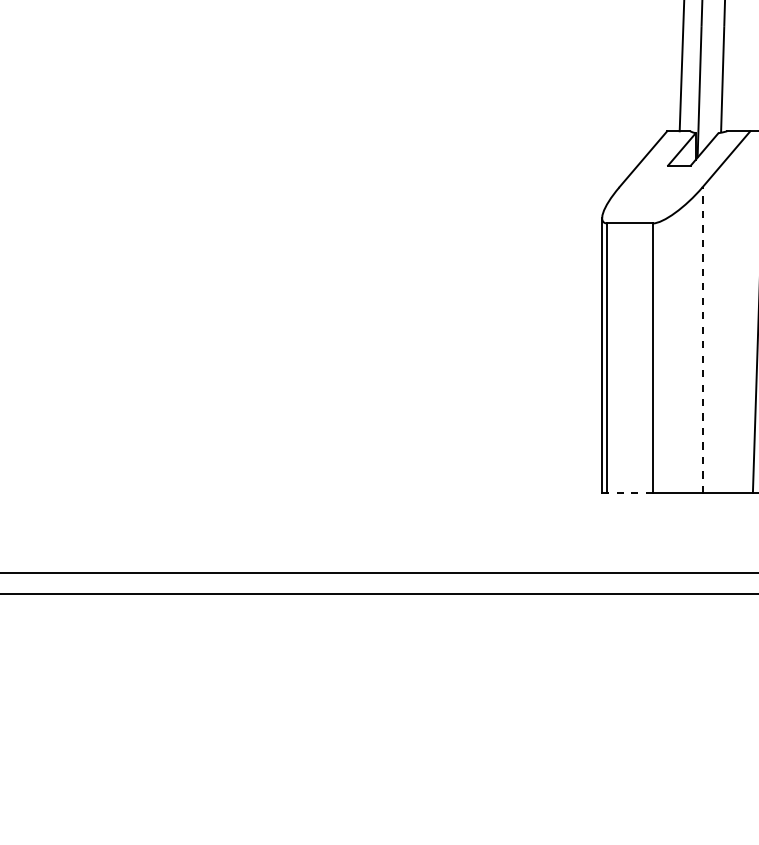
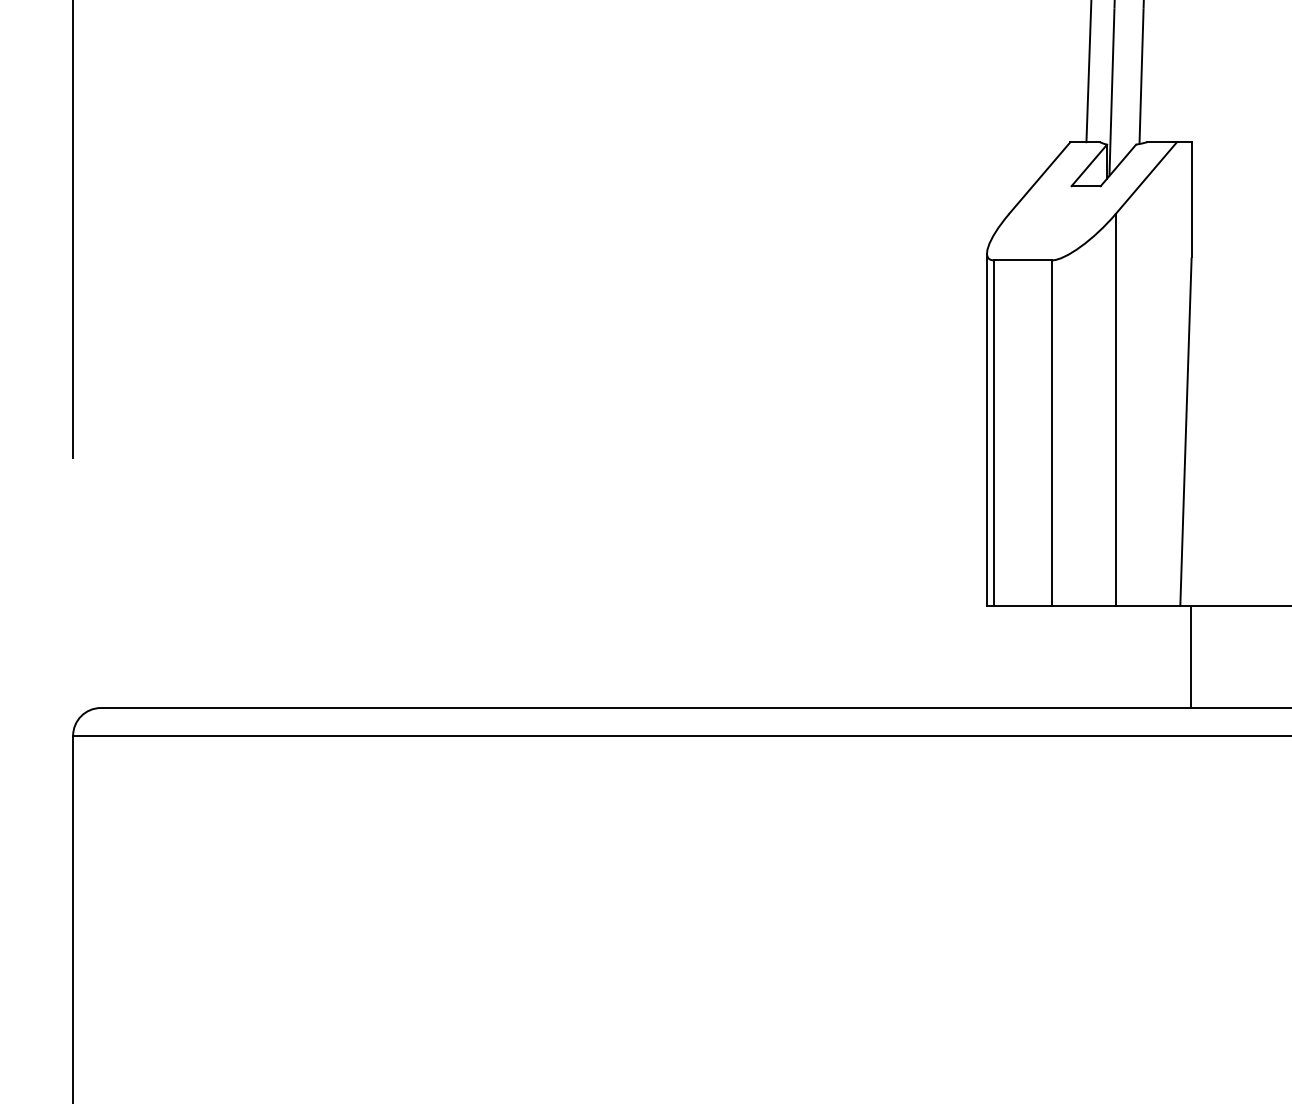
line: (702, 339) -> (1115, 409), dashed -> solid
line: (629, 492) -> (1022, 605), dashed -> solid

